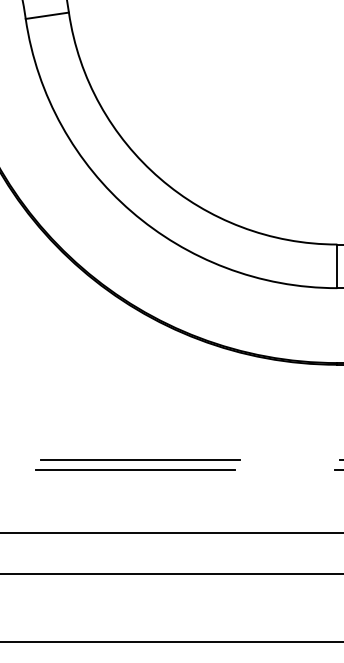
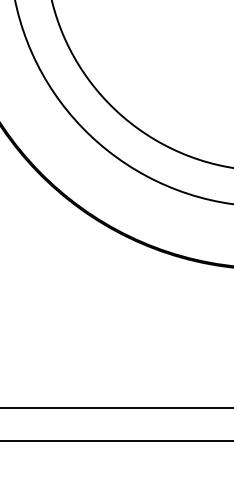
line: (140, 460) -> (106, 348), removed
line: (135, 469) -> (102, 355), removed

